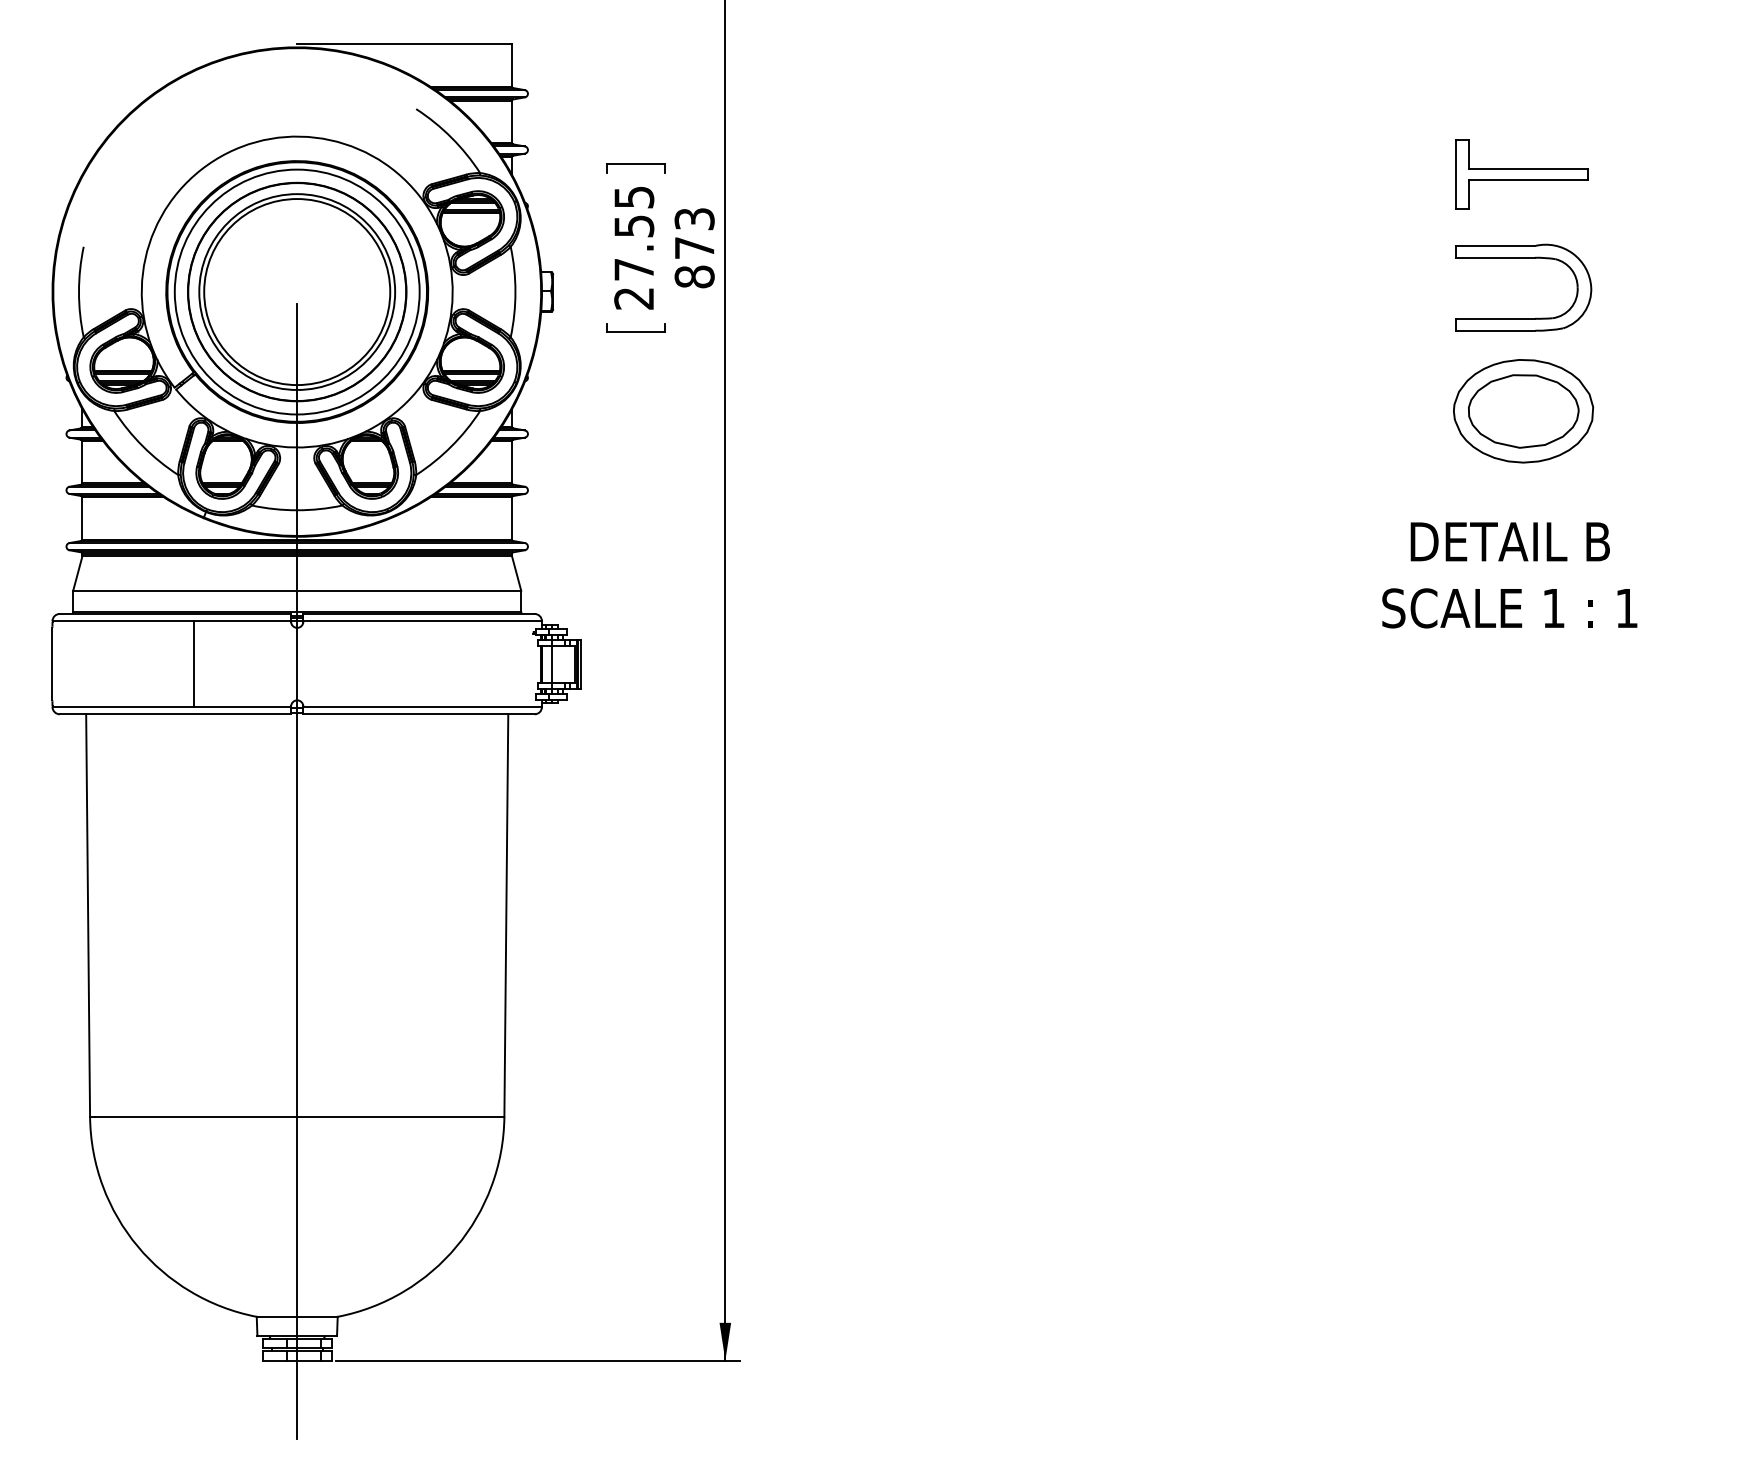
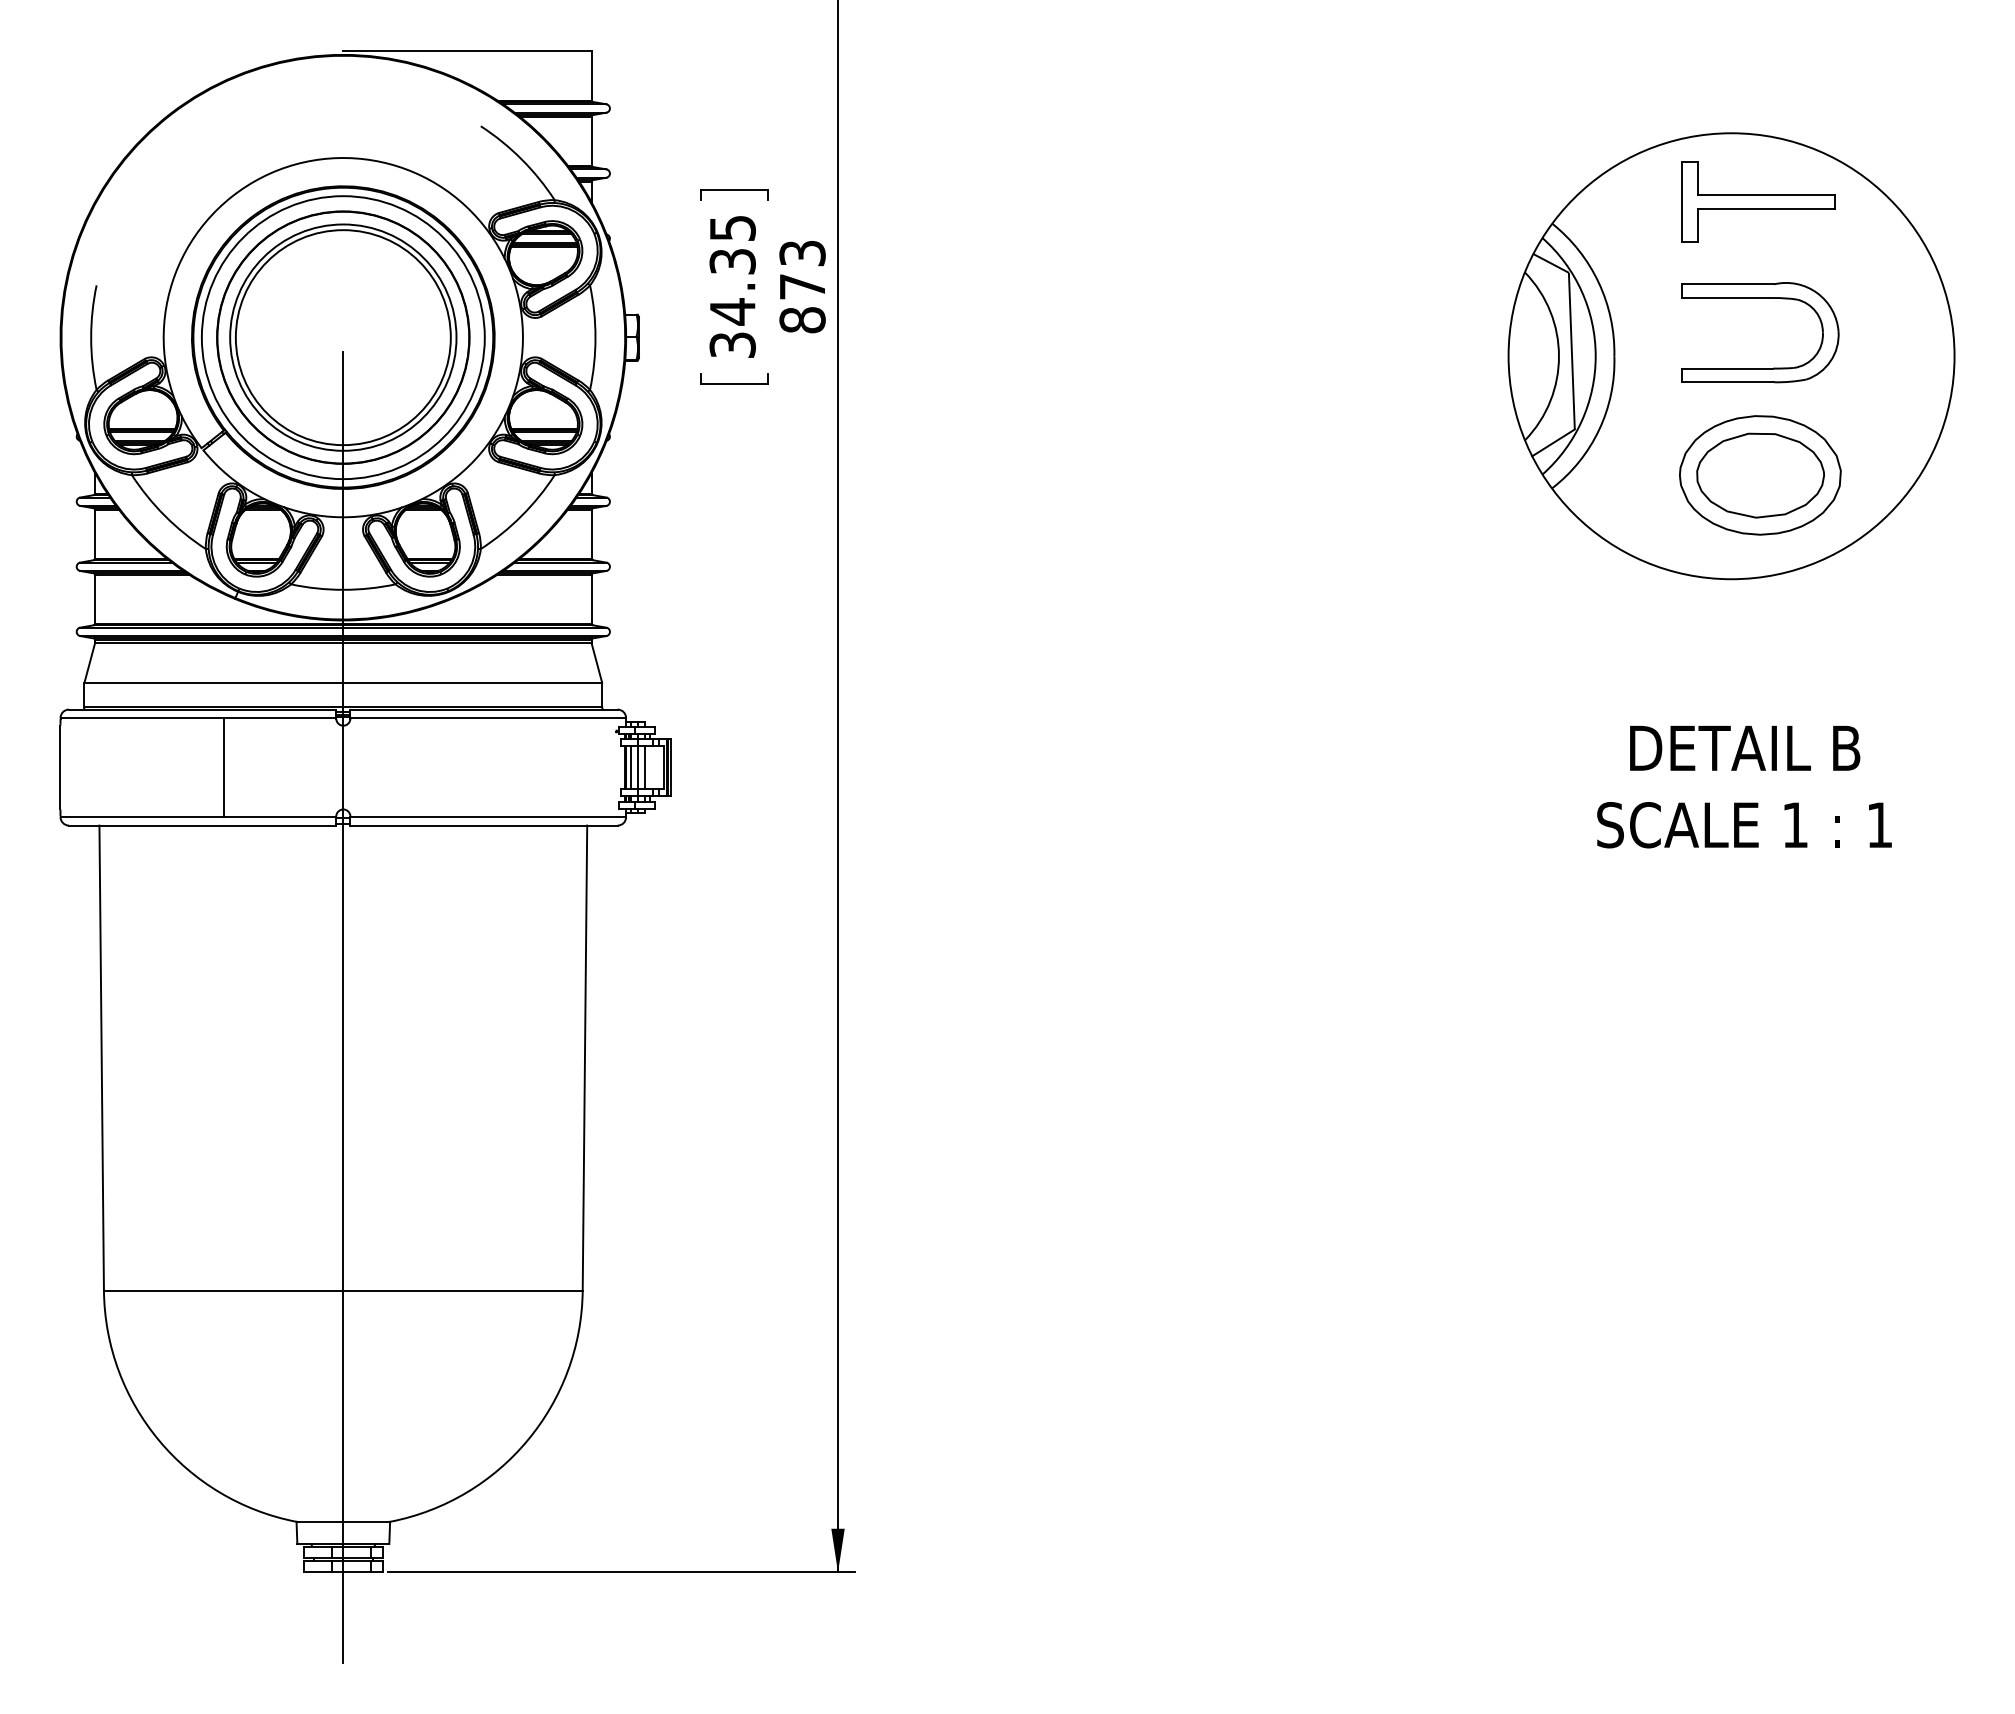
text: (634, 262) -> (732, 303), 27.55 -> 34.35
part: (1498, 308) -> (1731, 356), added
text: (1509, 574) -> (1744, 786), moved
line: (545, 664) -> (630, 767), added
line: (557, 664) -> (644, 767), added

